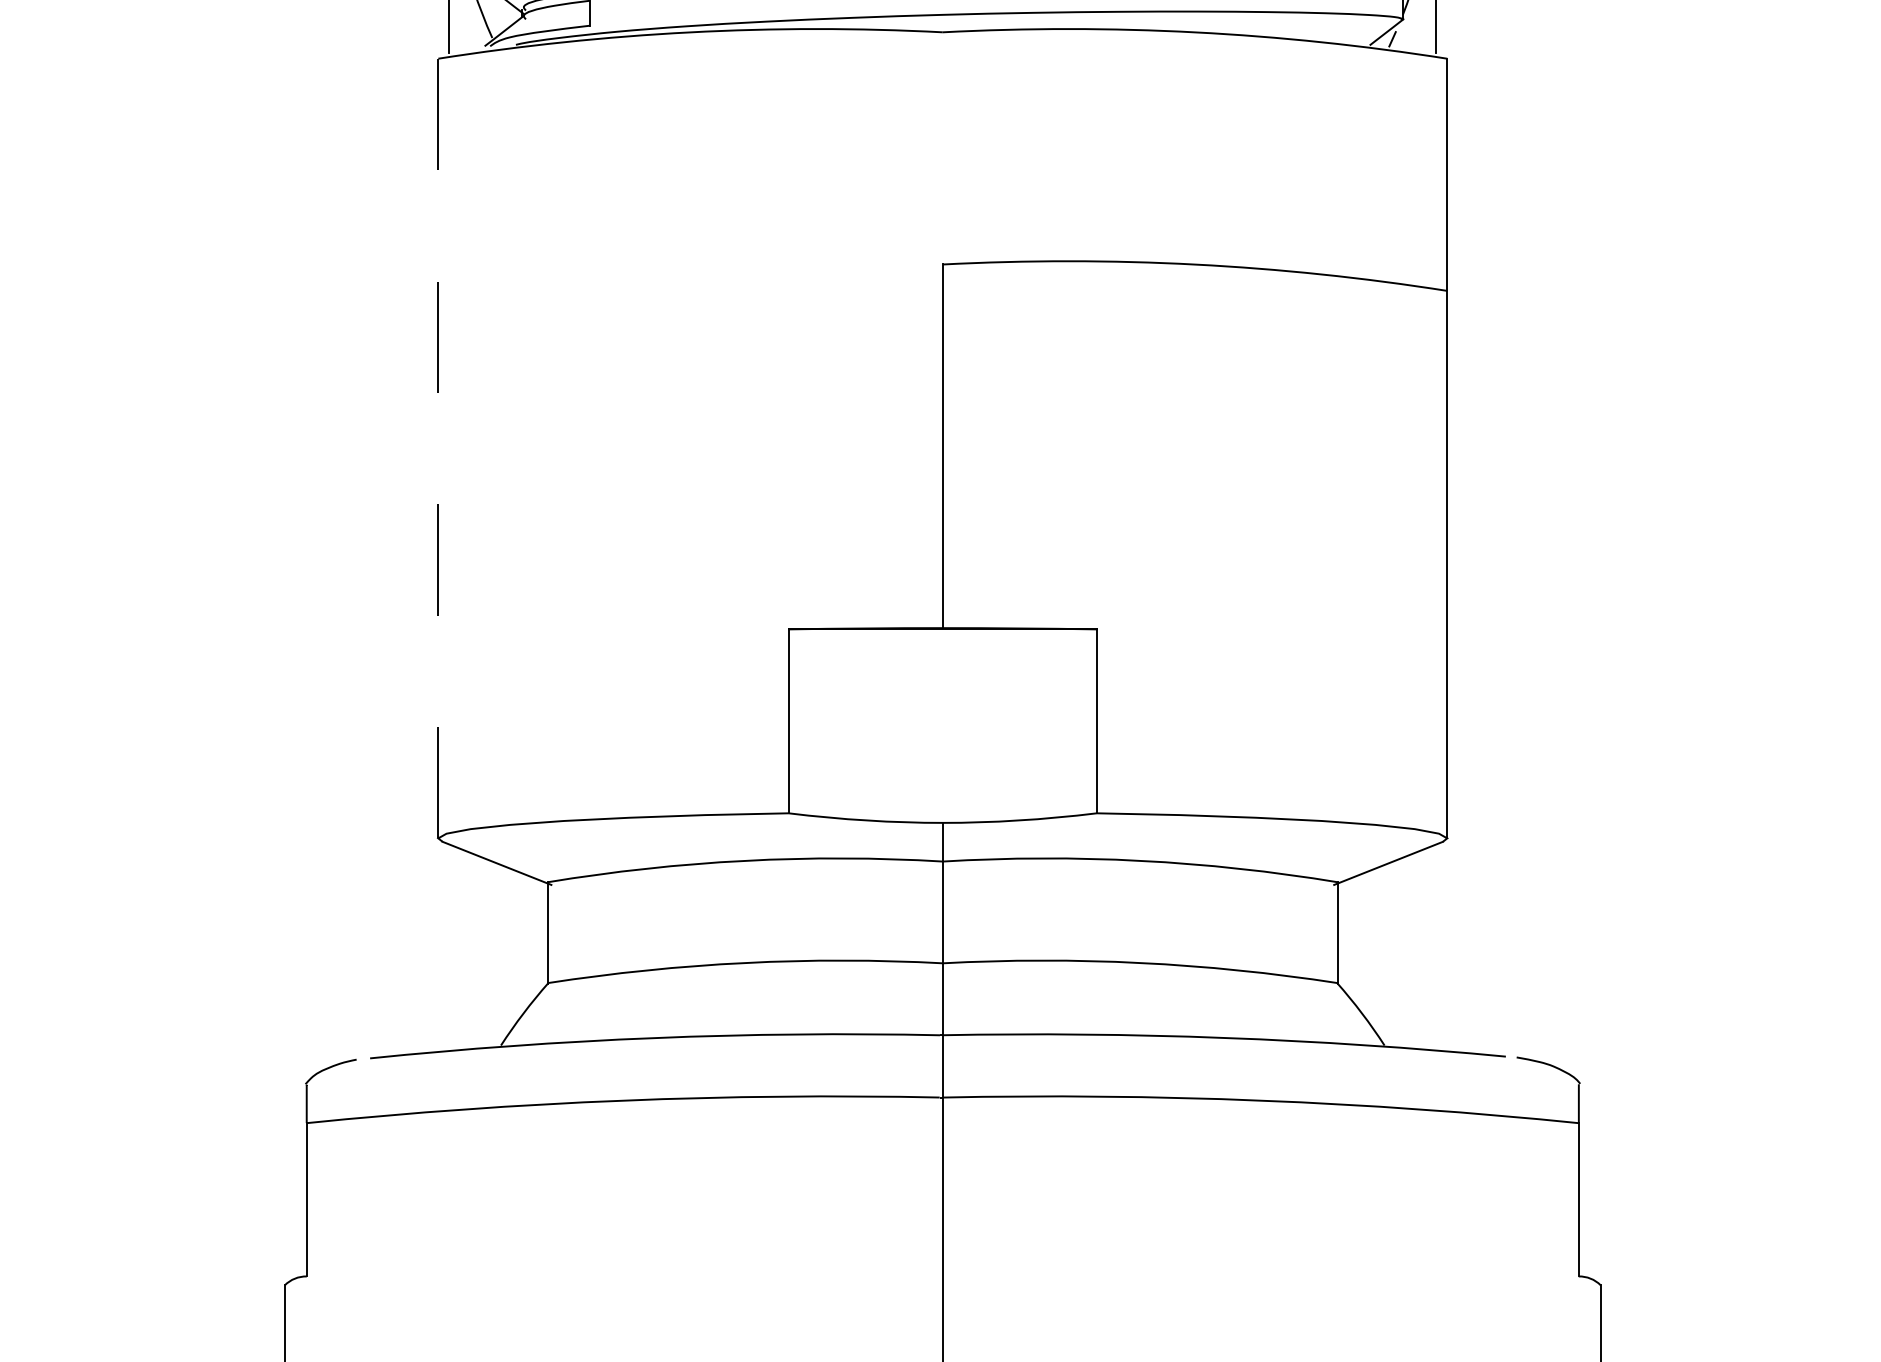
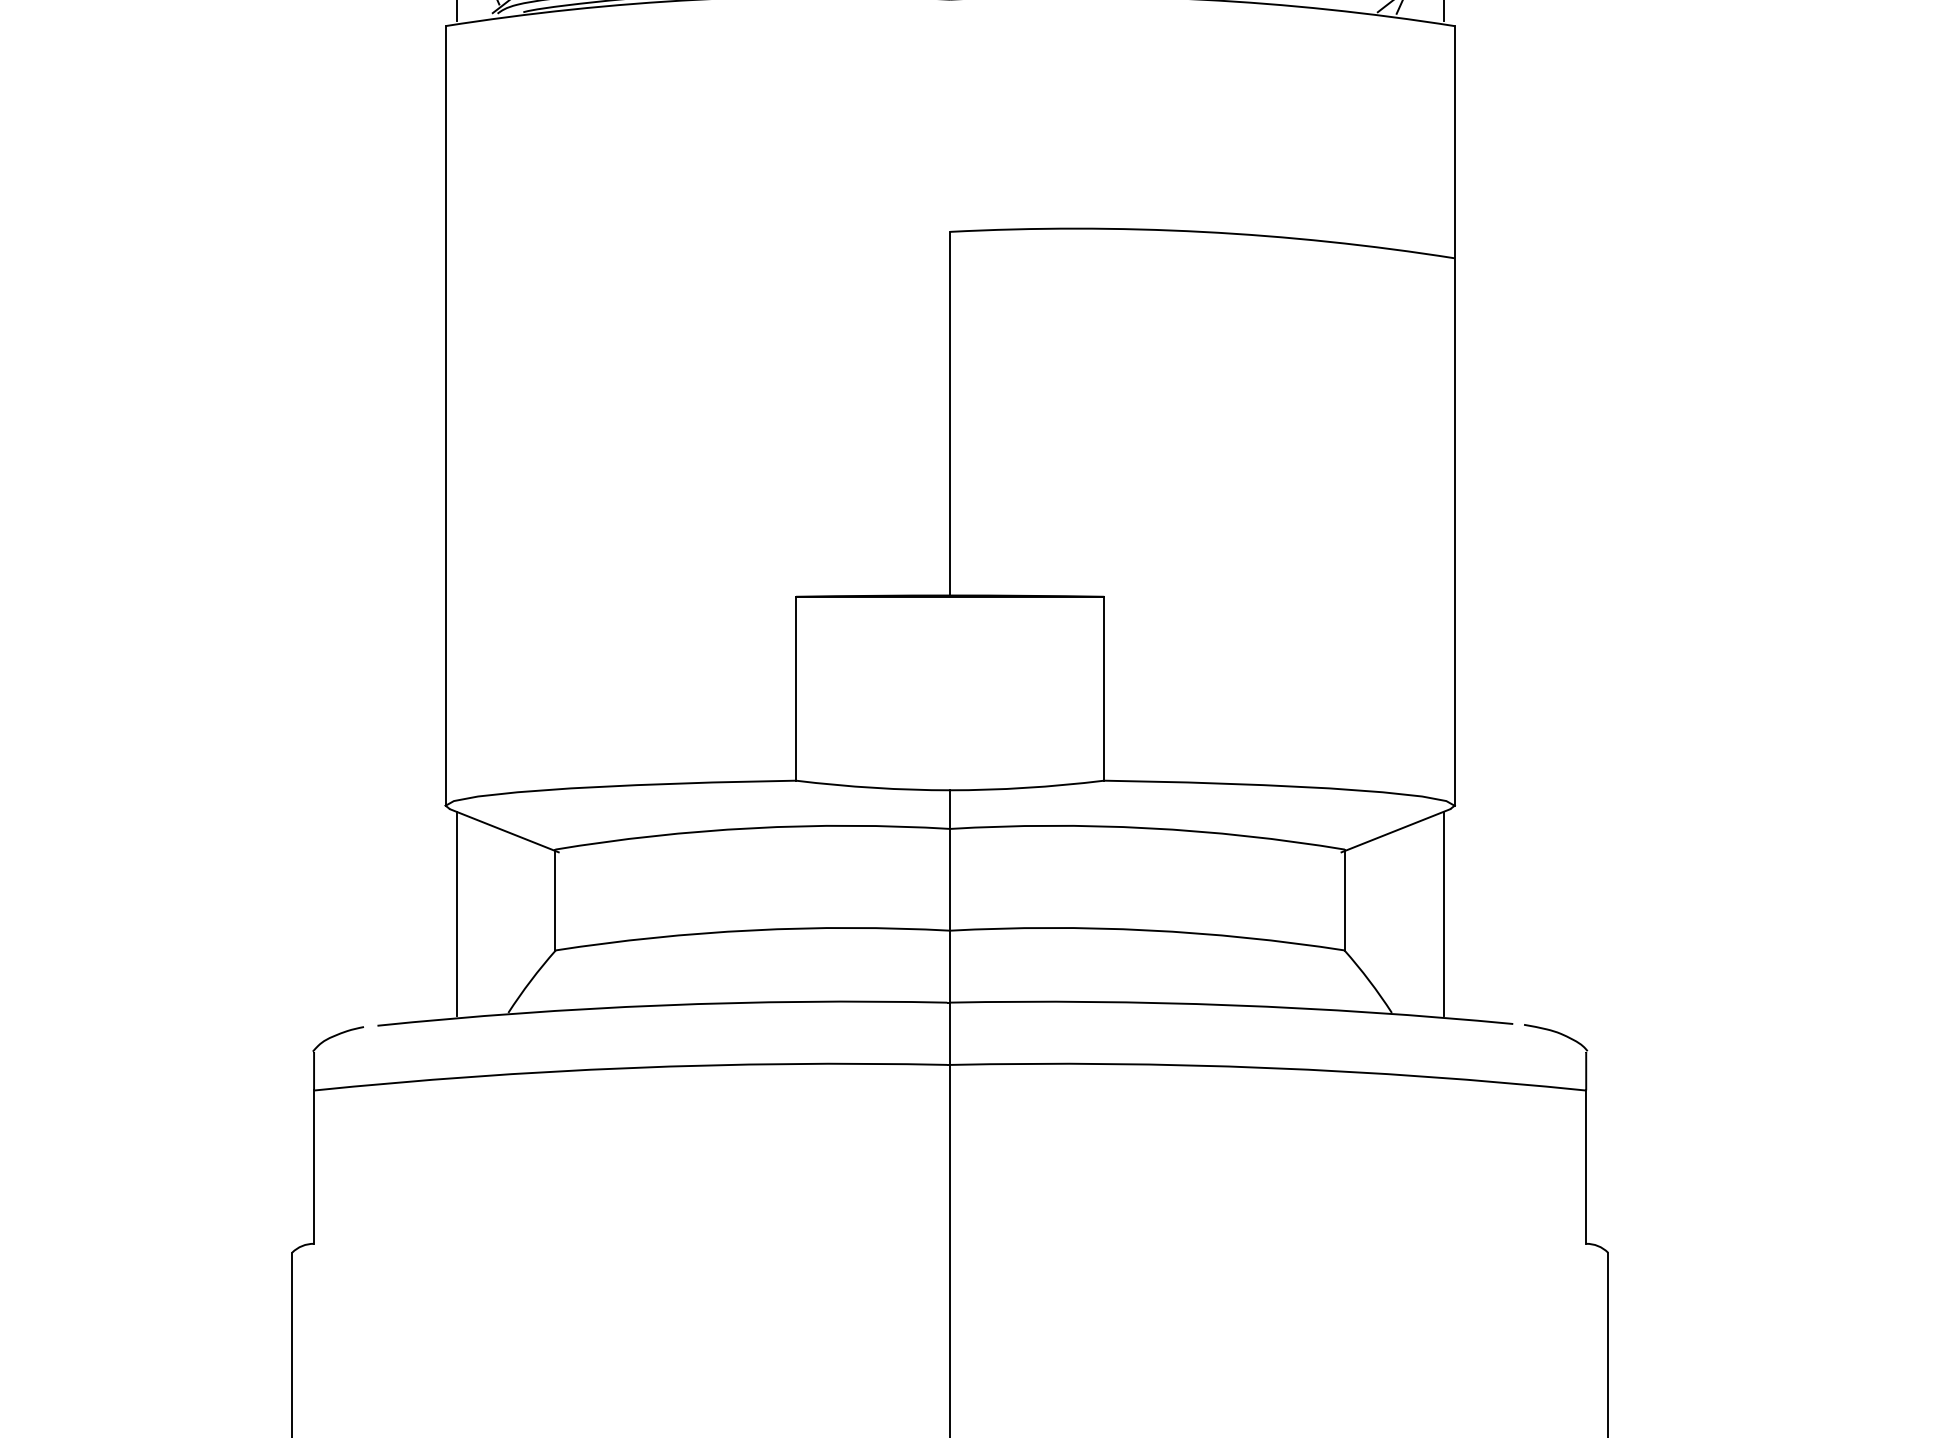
line: (438, 448) -> (445, 415), dashed -> solid
line: (449, 946) -> (456, 913), added
line: (1436, 946) -> (1443, 913), added

